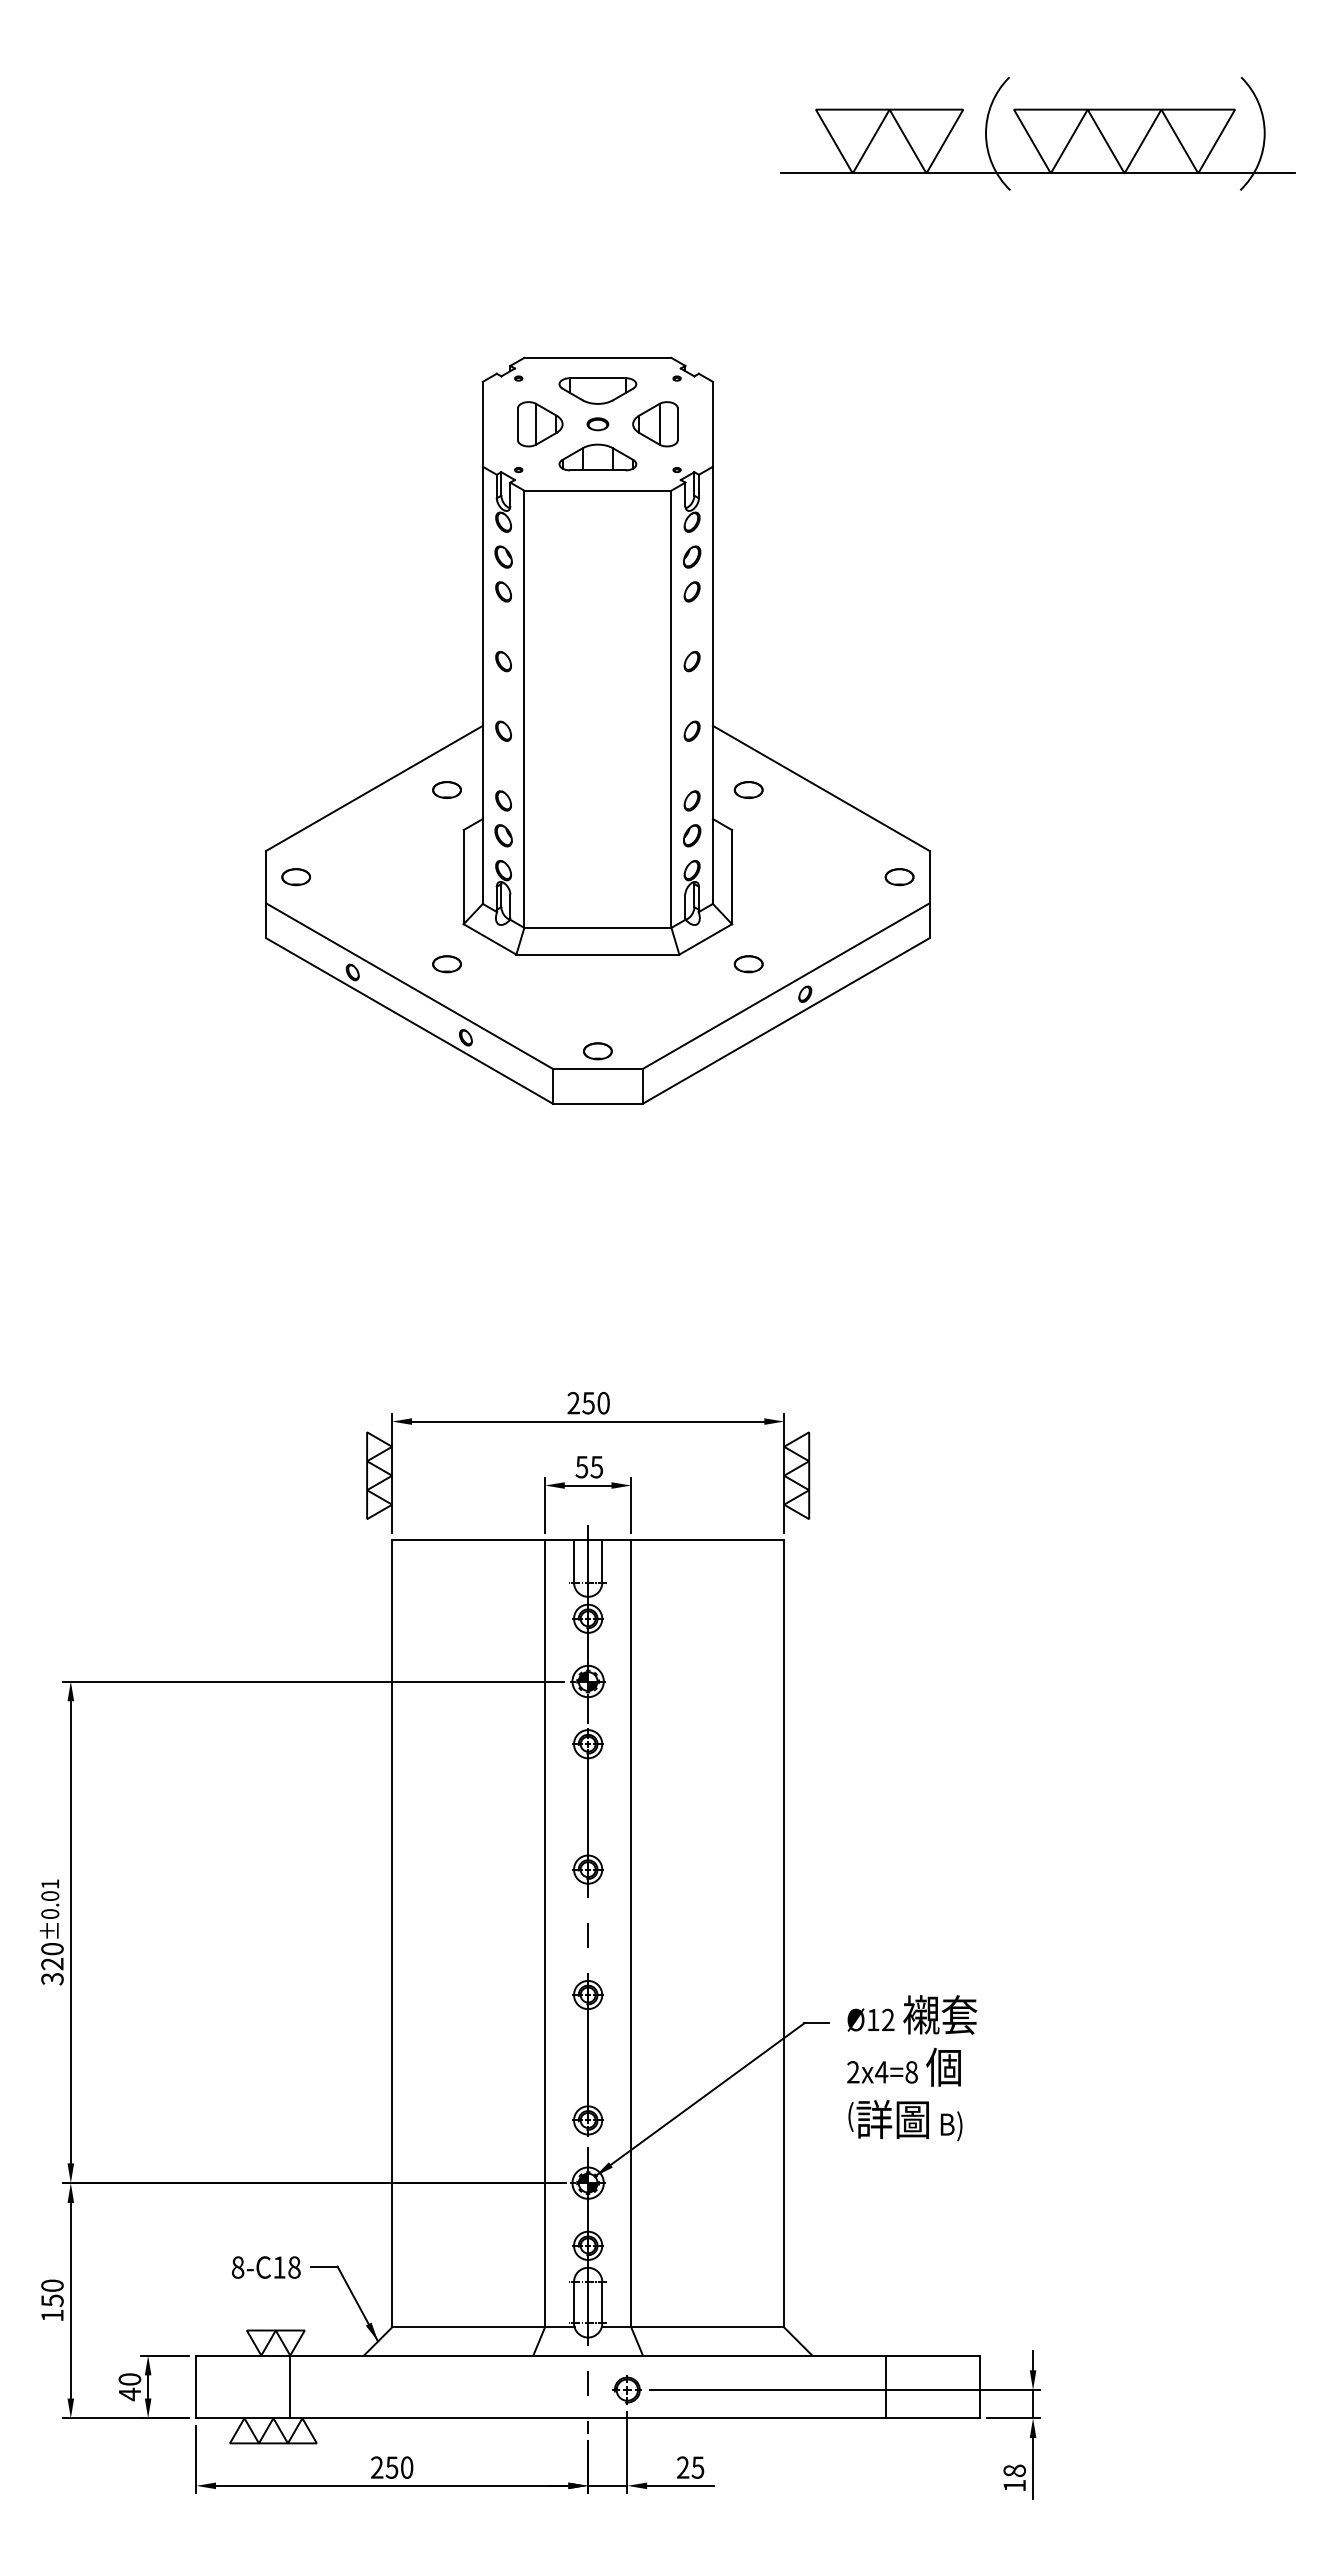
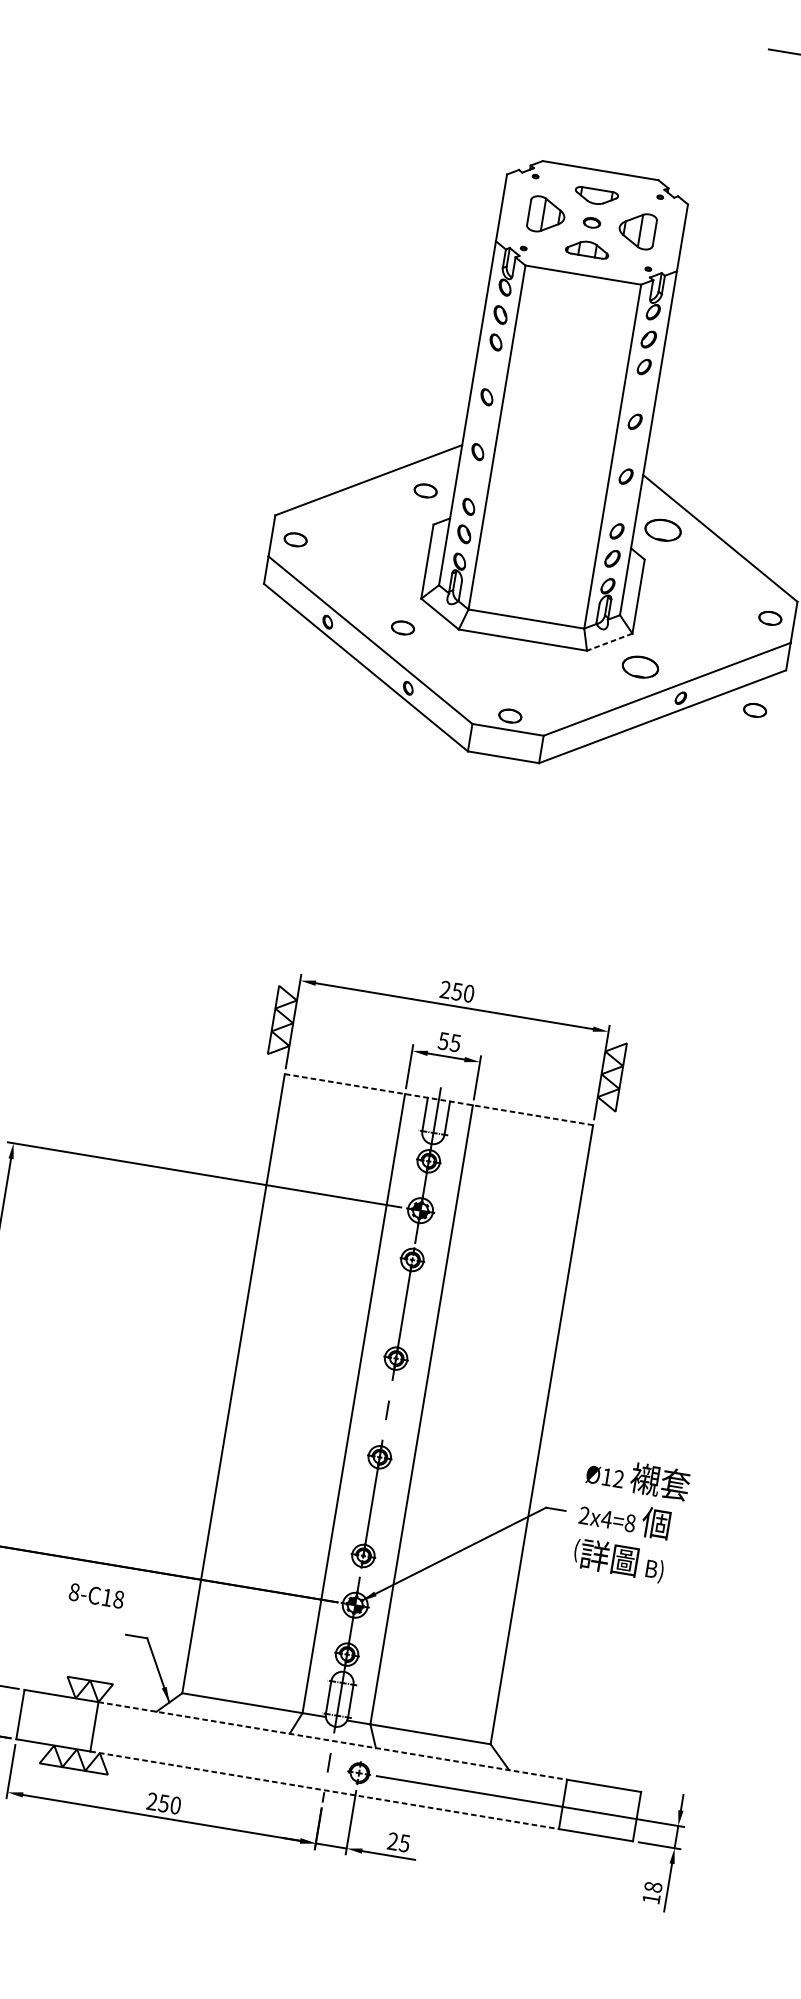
part: (597, 390) -> (596, 196), size x0.7
part: (597, 457) -> (587, 248), size x0.7
part: (748, 789) -> (662, 529), size x1.6
line: (705, 939) -> (609, 642), solid -> dashed
part: (748, 964) -> (640, 667), size x1.6
part: (899, 994) -> (755, 710), added
line: (588, 1540) -> (439, 1099), solid -> dashed
text: (912, 2068) -> (631, 1520), moved
text: (266, 2267) -> (96, 1595), moved
line: (588, 2355) -> (333, 1740), solid -> dashed
line: (588, 2418) -> (324, 1790), solid -> dashed

